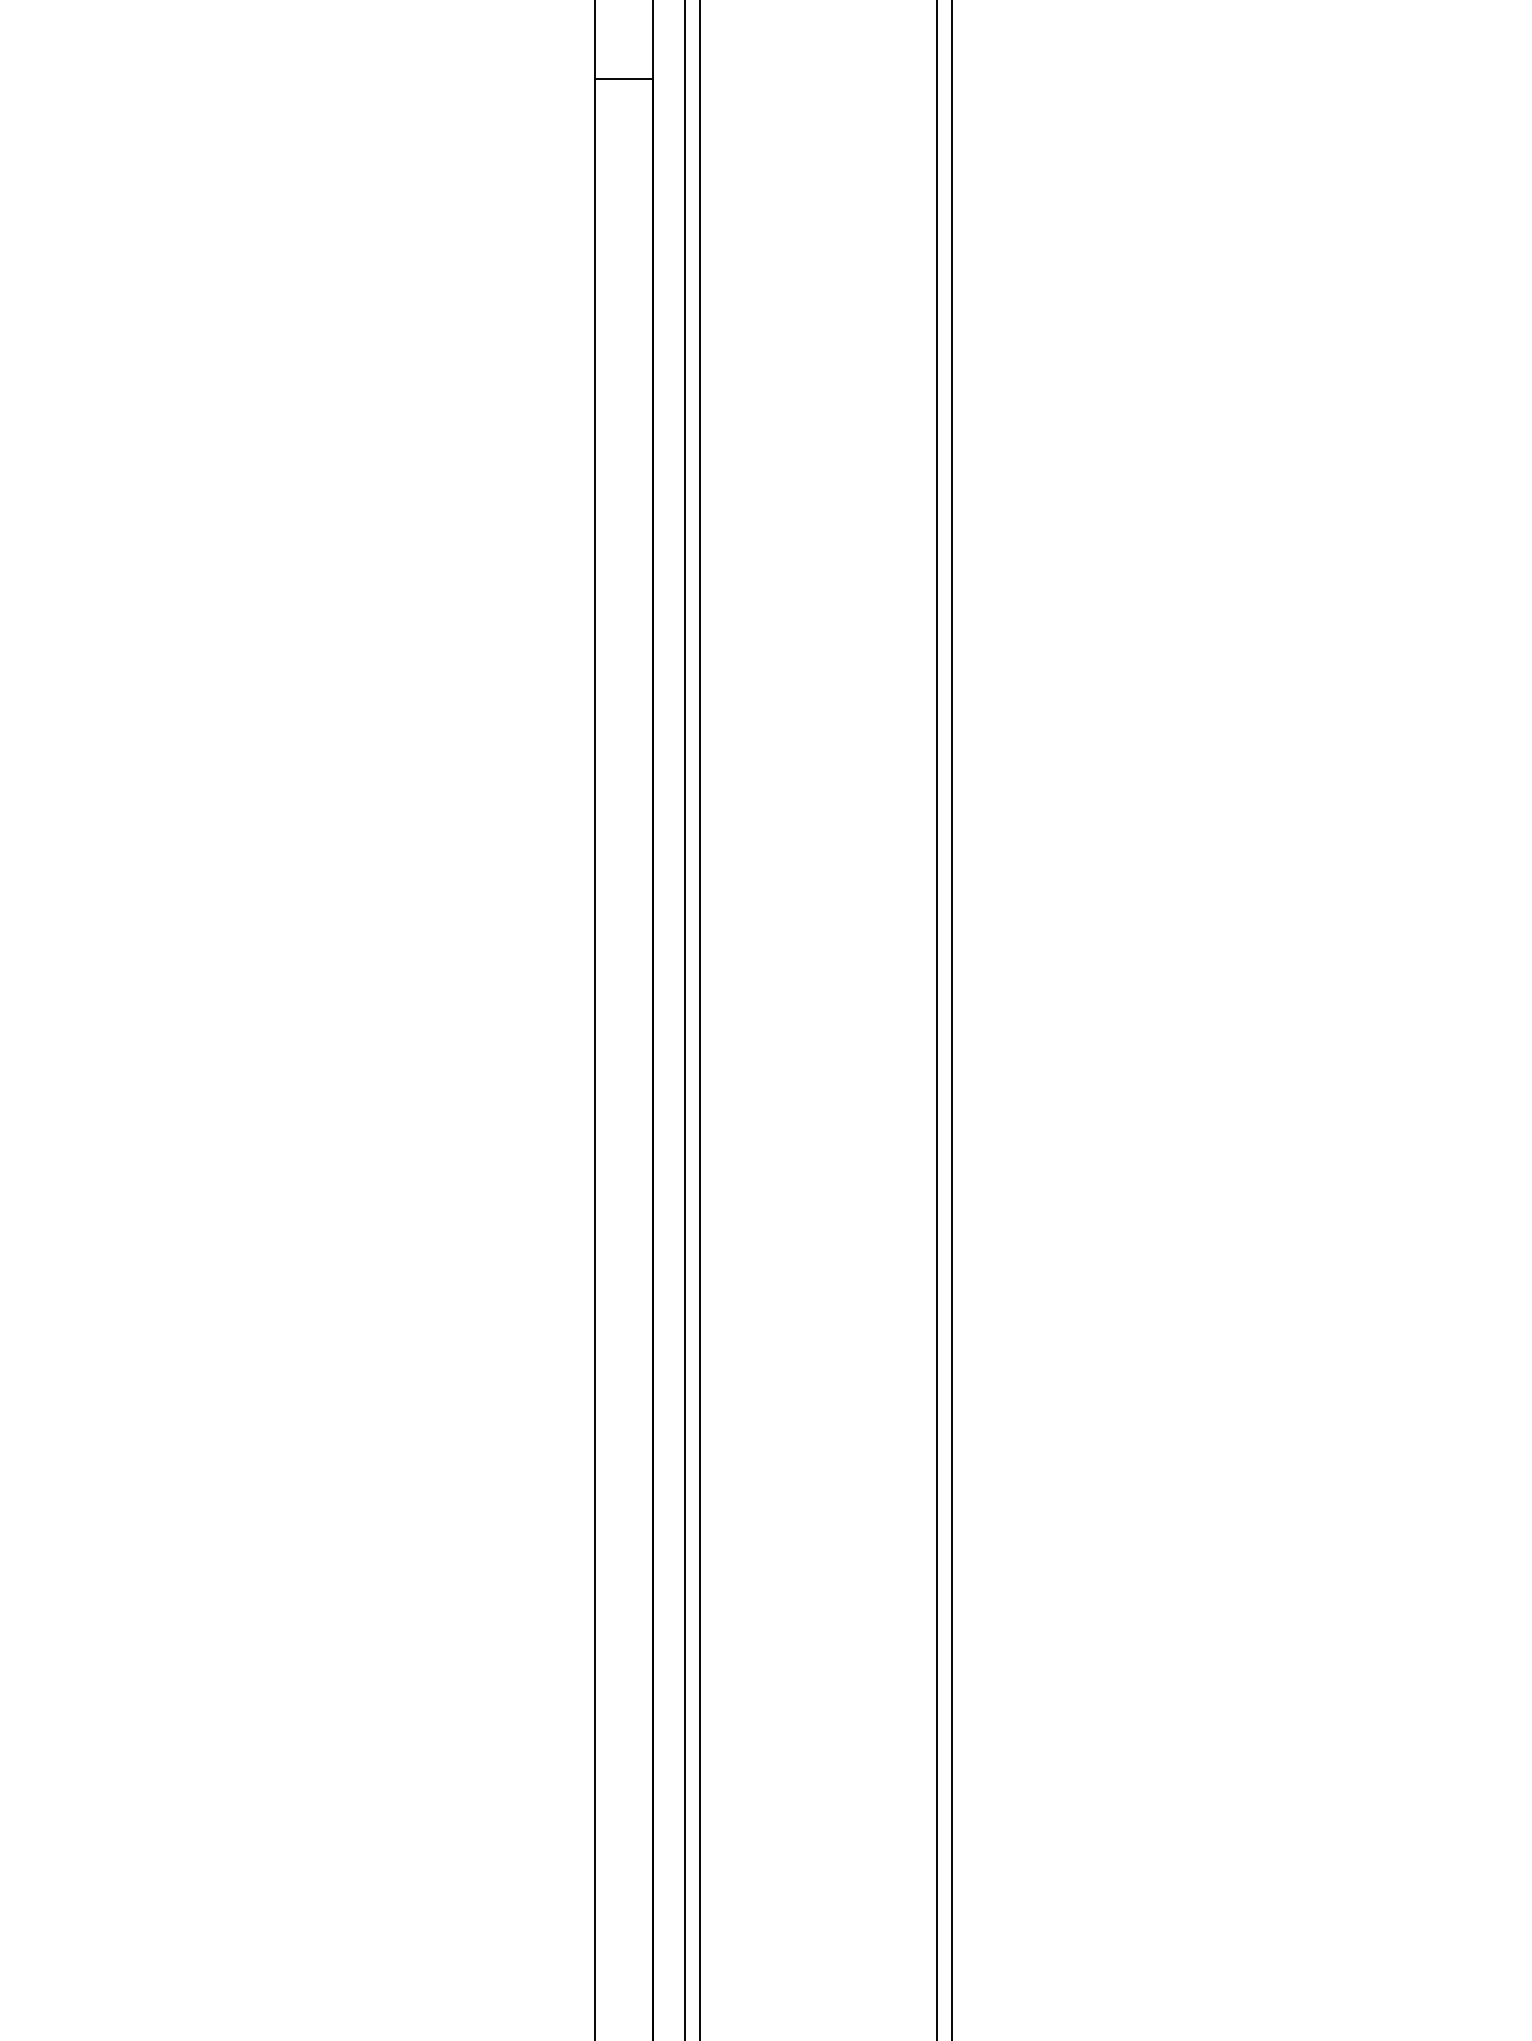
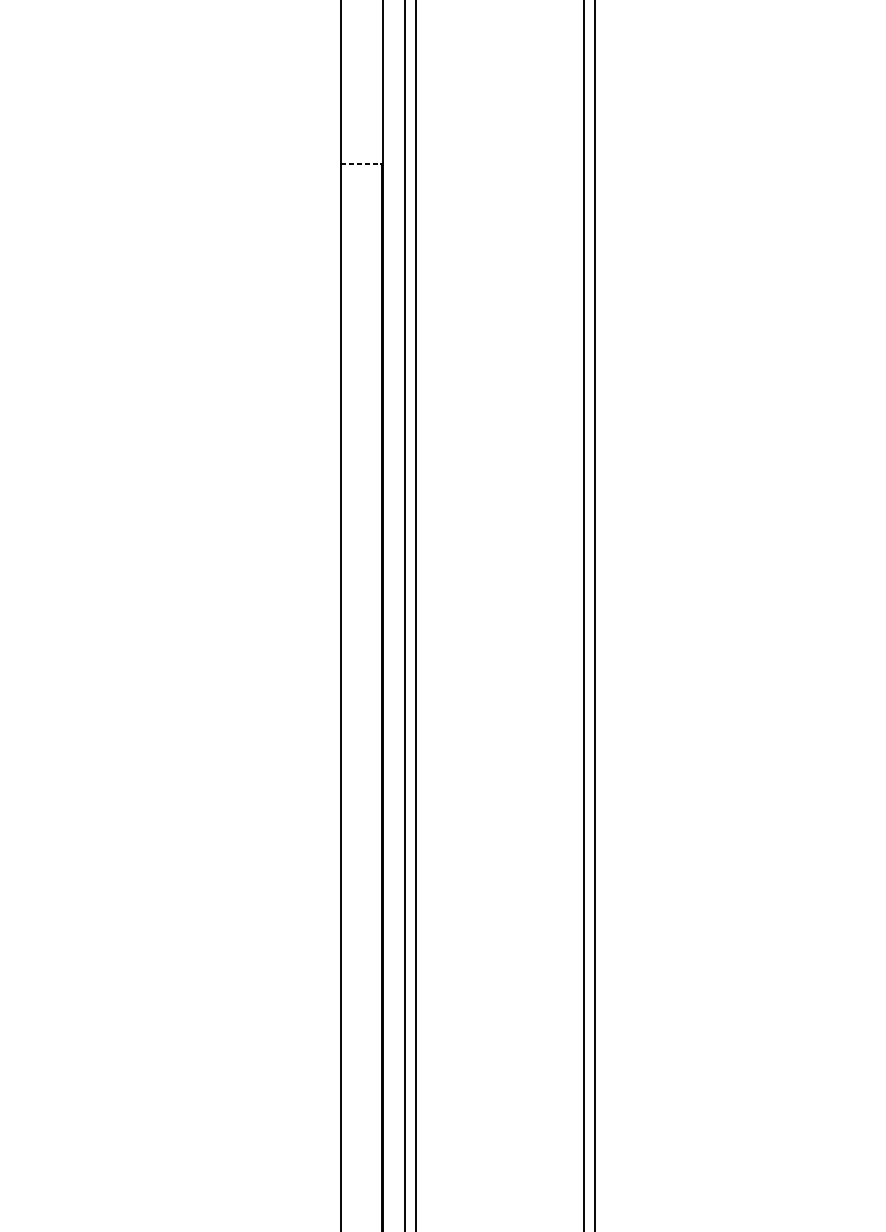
line: (623, 79) -> (361, 164), solid -> dashed

